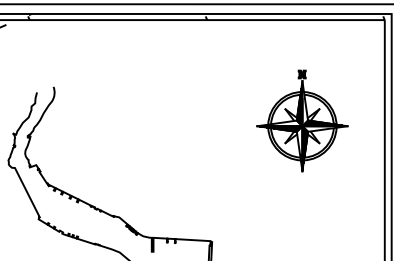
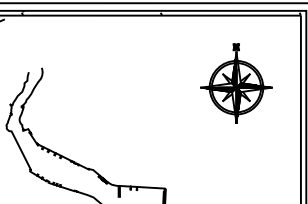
part: (302, 120) -> (236, 83), moved

